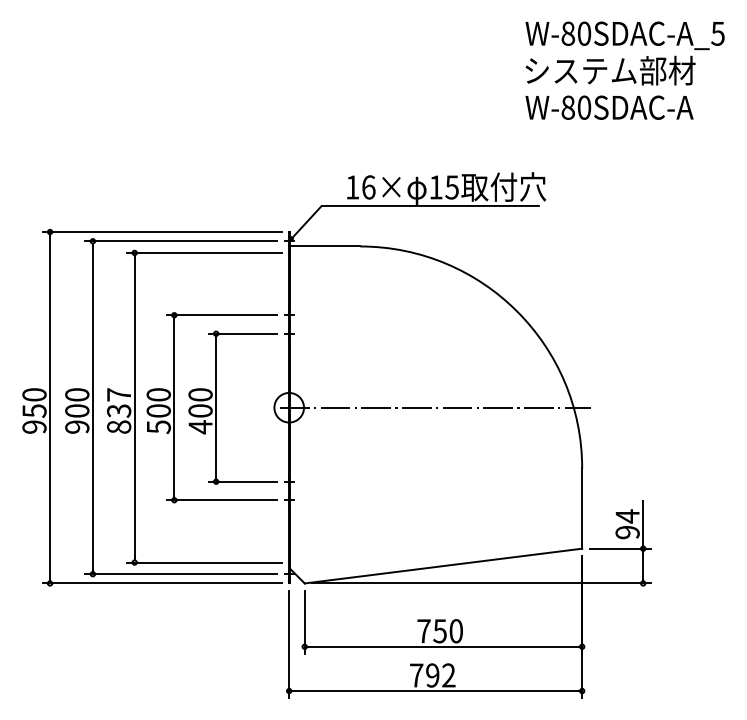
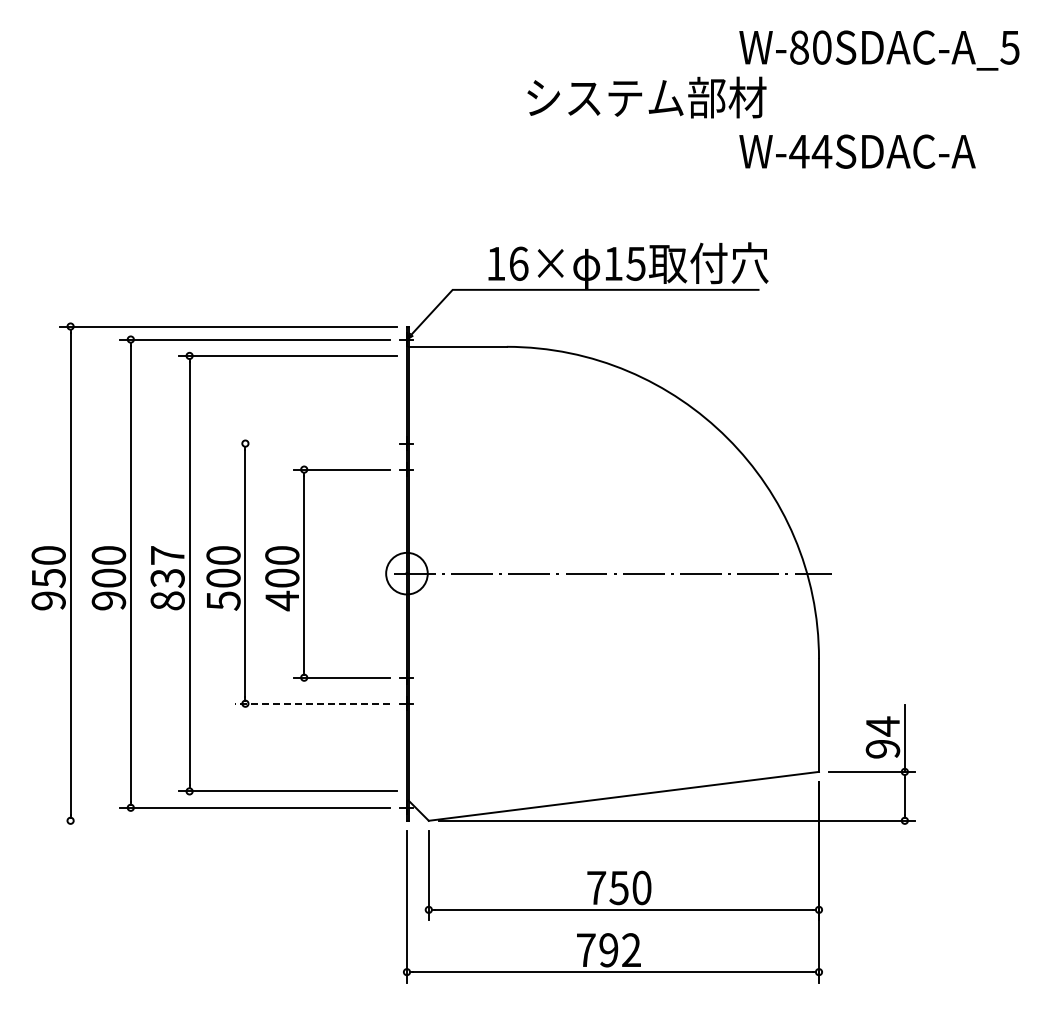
text: (610, 70) -> (646, 97), moved
text: (576, 107) -> (810, 151), W-80SDAC-A -> W-44SDAC-A
line: (222, 315) -> (312, 443), removed
line: (222, 500) -> (312, 703), solid -> dashed
line: (162, 583) -> (228, 820), removed

